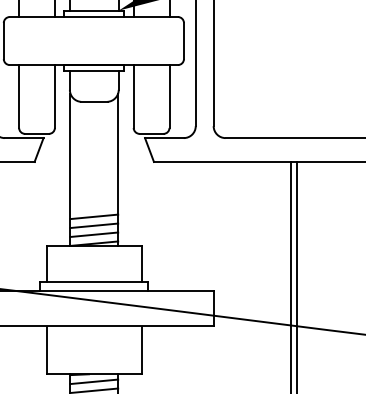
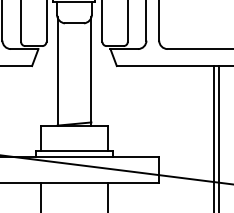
line: (94, 216) -> (74, 104), removed
line: (94, 225) -> (74, 111), removed
line: (94, 234) -> (74, 117), removed

